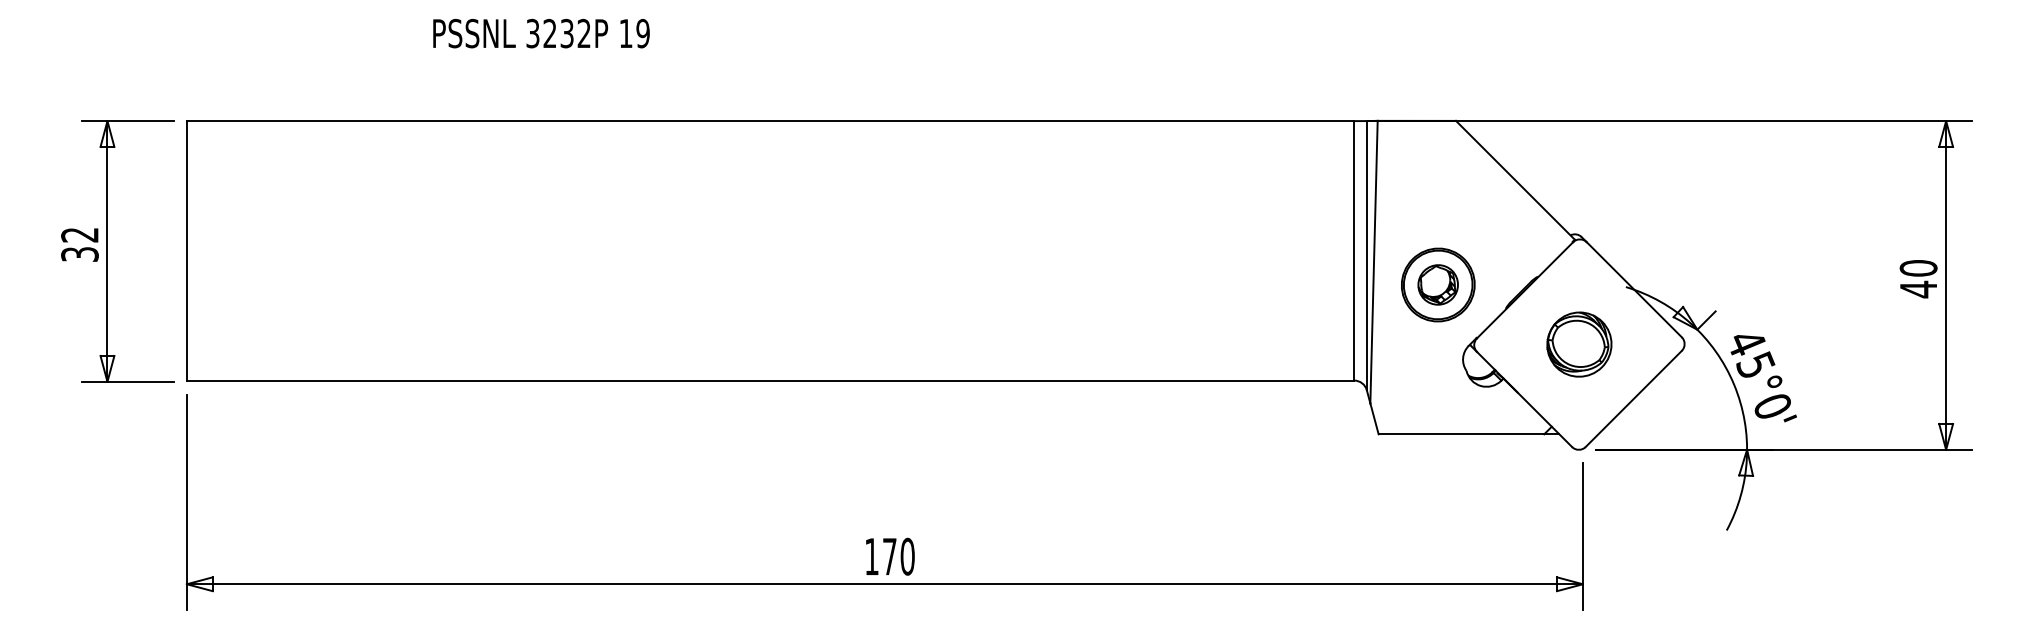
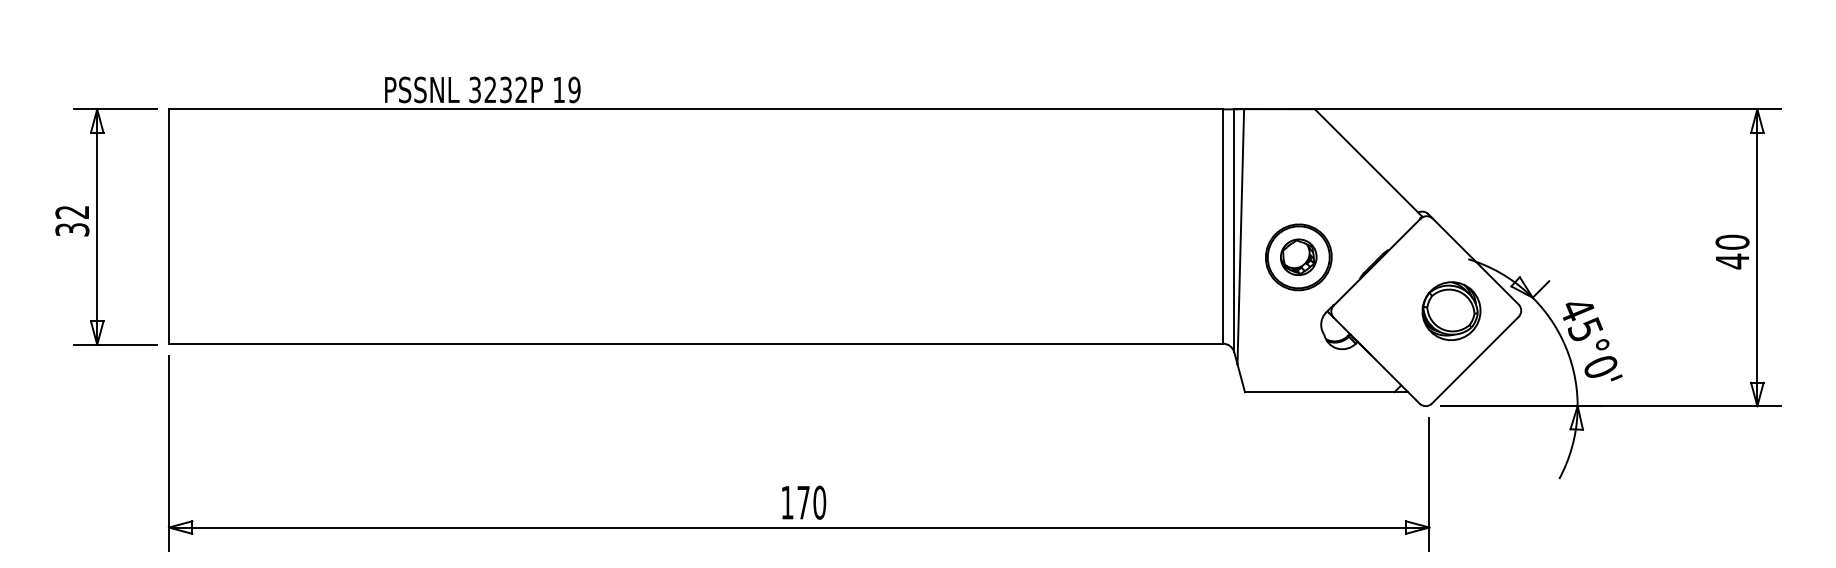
text: (541, 33) -> (482, 89), moved
part: (1579, 344) -> (1451, 311), moved

